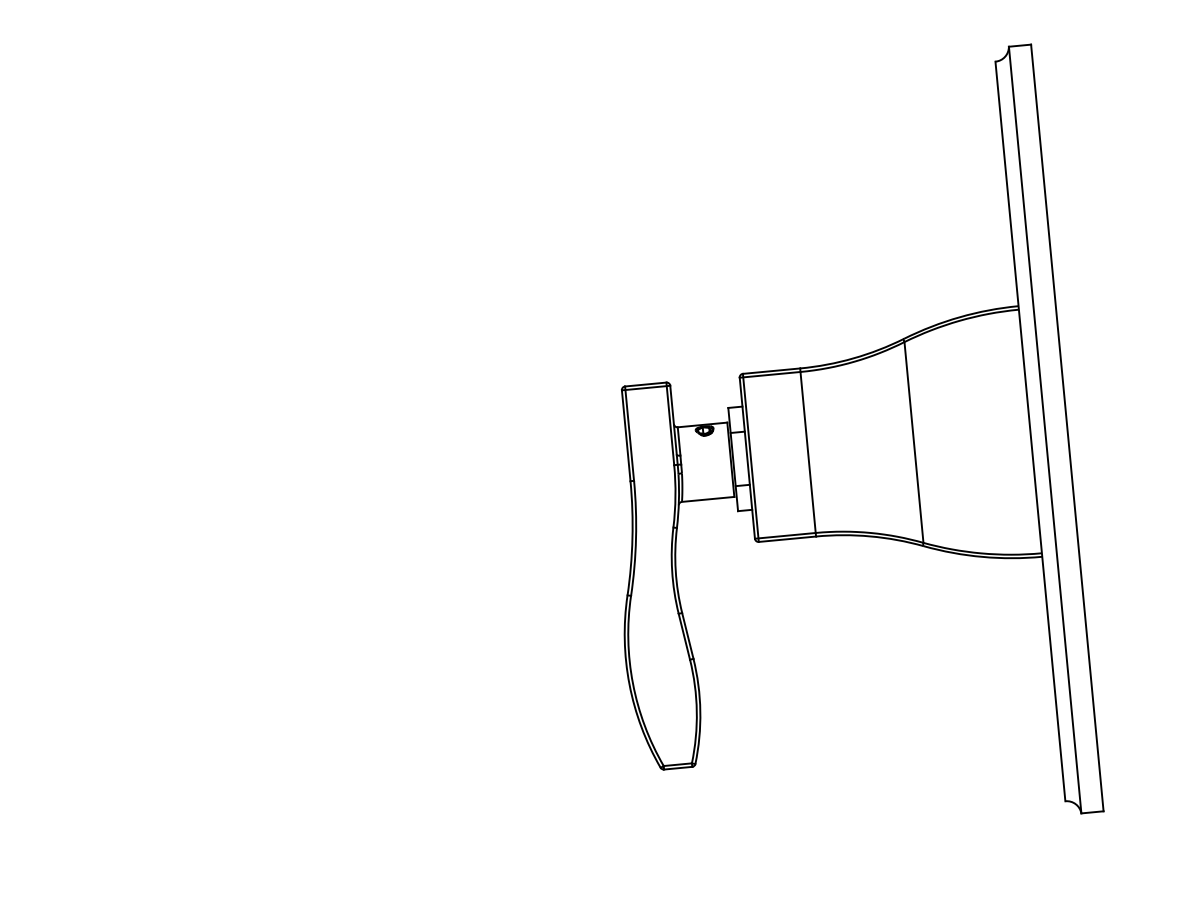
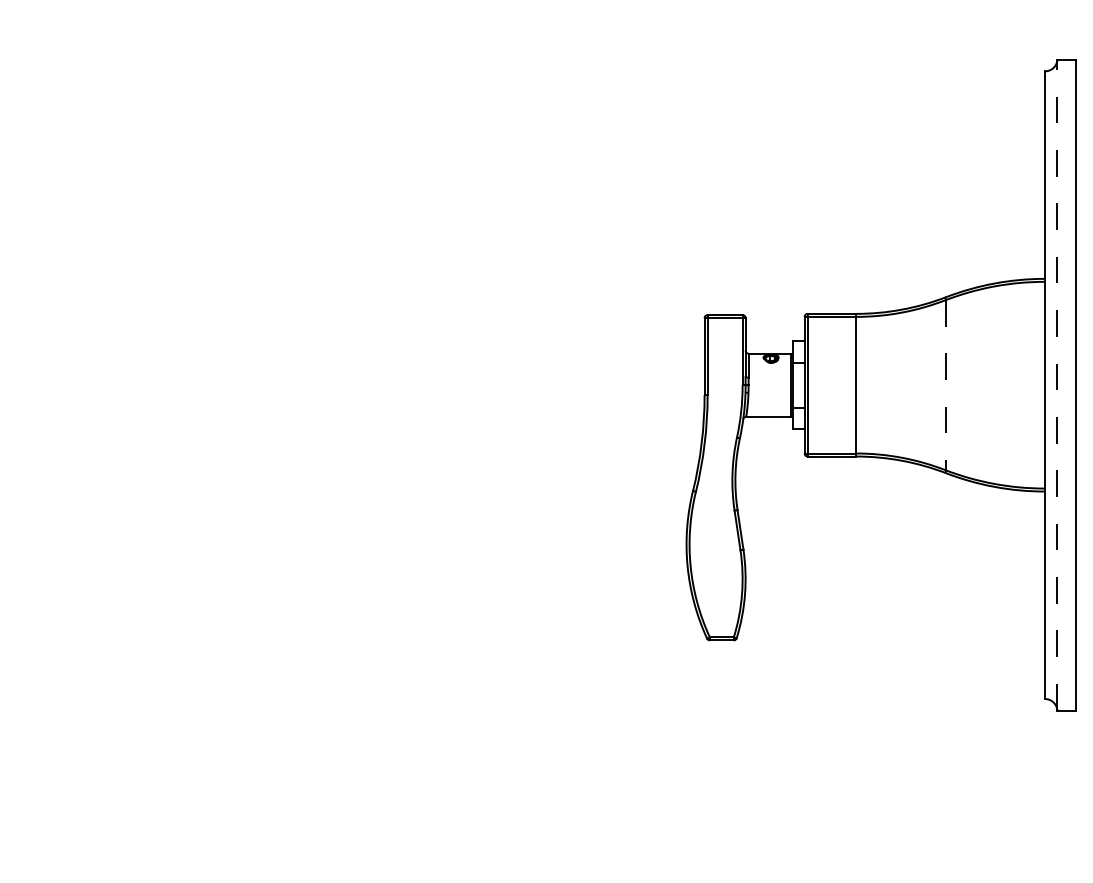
line: (1045, 429) -> (1057, 384), solid -> dashed
line: (914, 442) -> (946, 385), solid -> dashed

